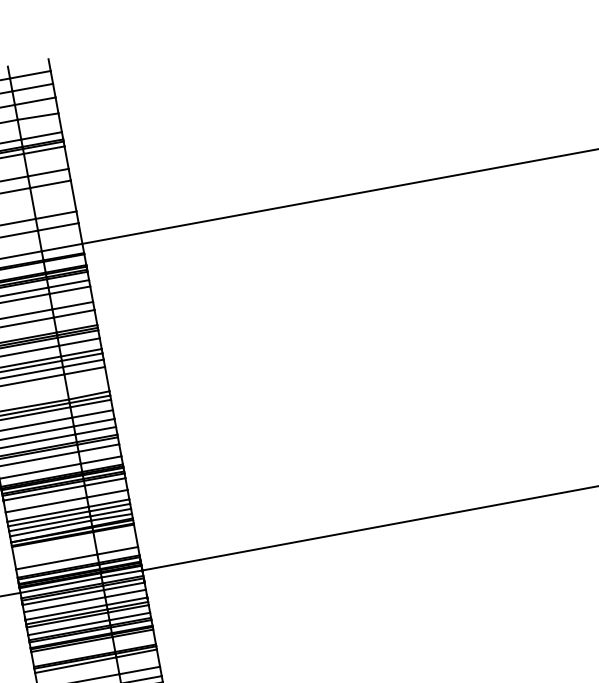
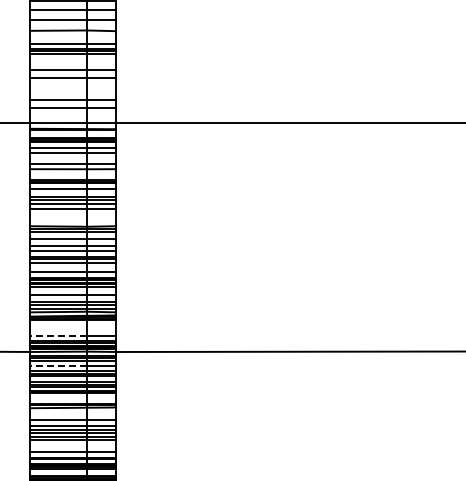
line: (56, 561) -> (58, 335), solid -> dashed
line: (64, 604) -> (58, 365), solid -> dashed

